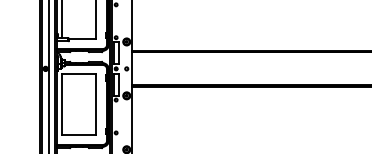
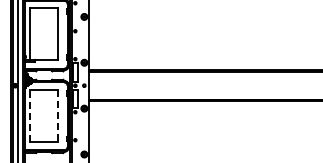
line: (62, 105) -> (29, 116), solid -> dashed
line: (96, 105) -> (58, 116), solid -> dashed

